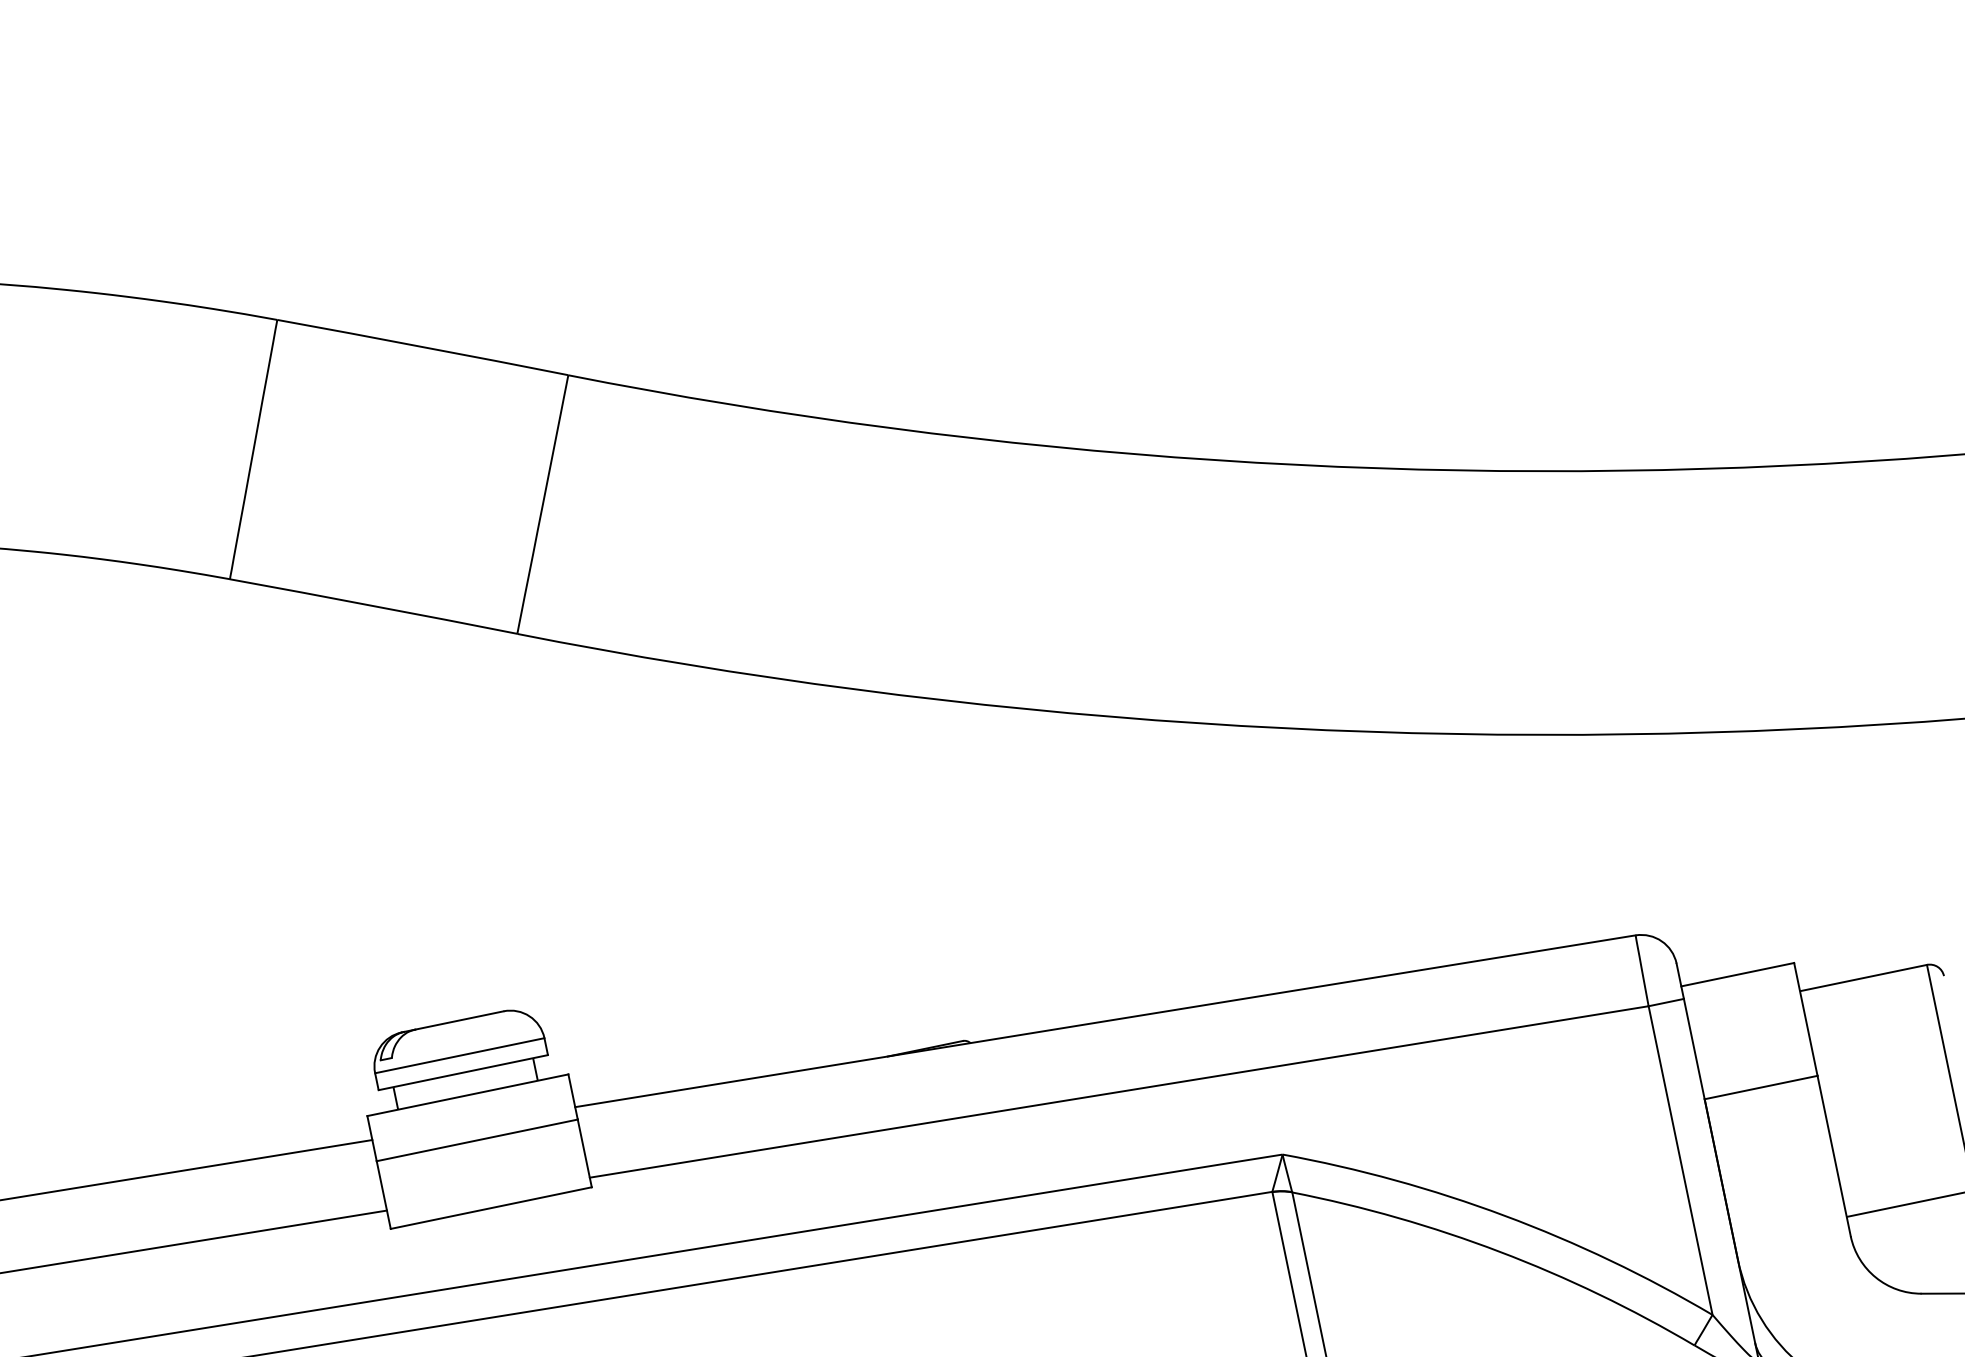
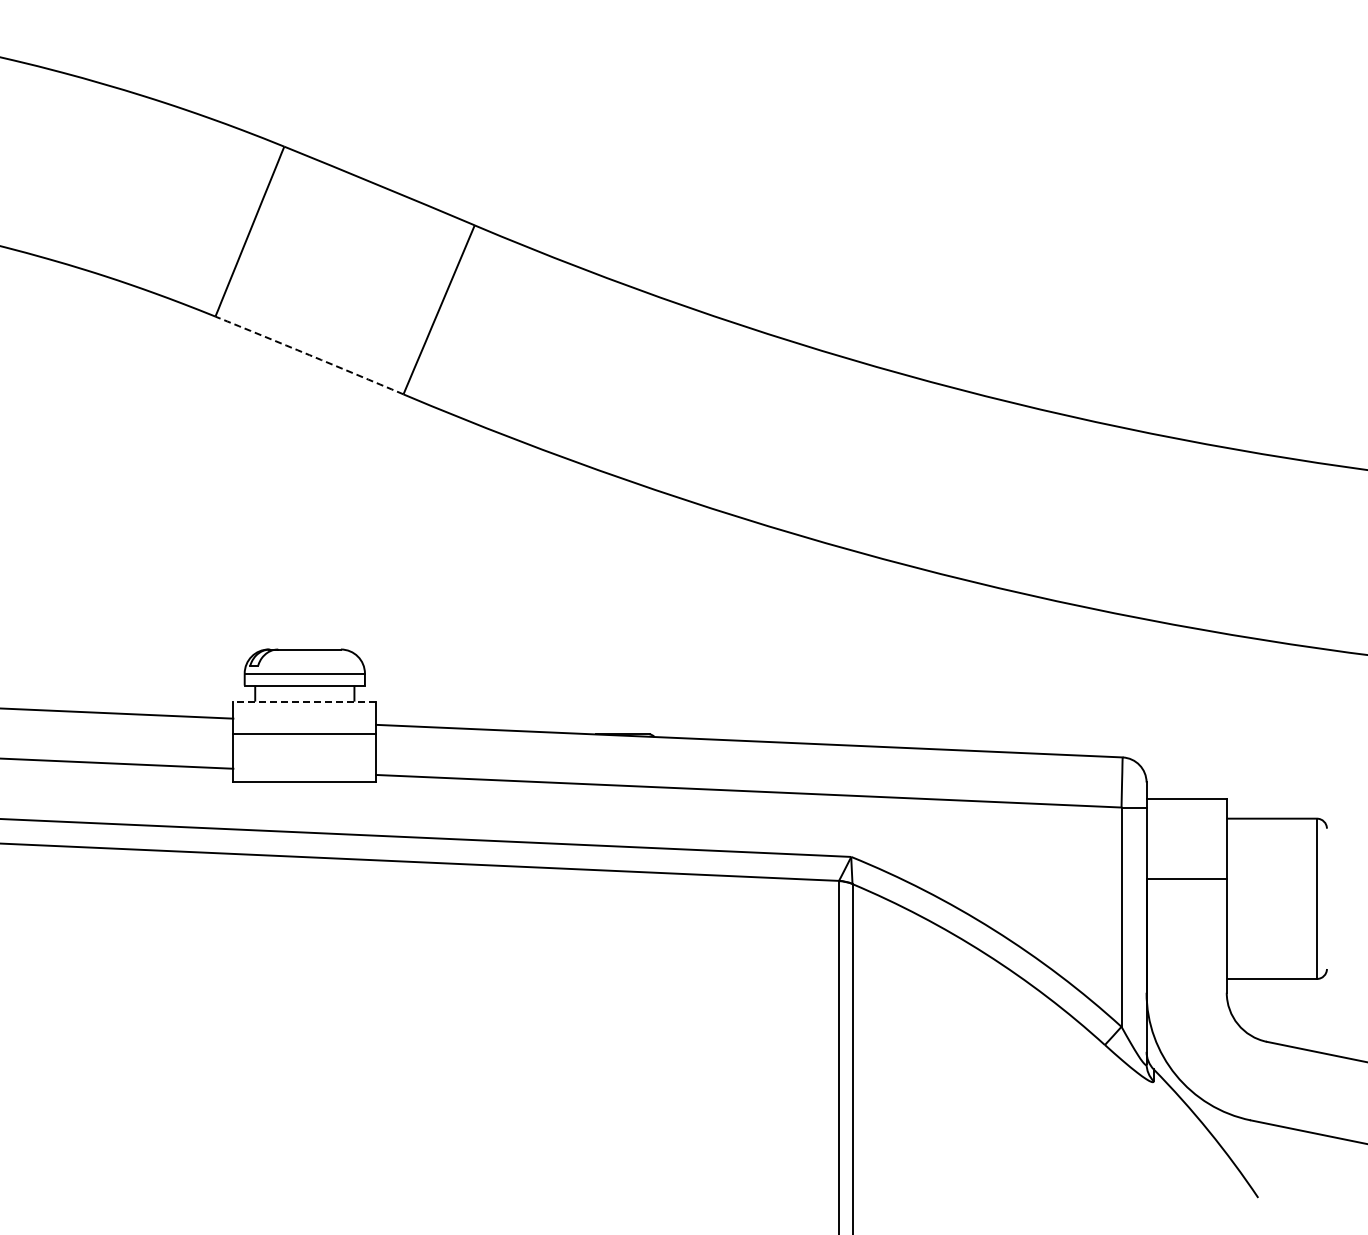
arc: (373, 606) -> (309, 355), solid -> dashed
line: (467, 1095) -> (304, 701), solid -> dashed

